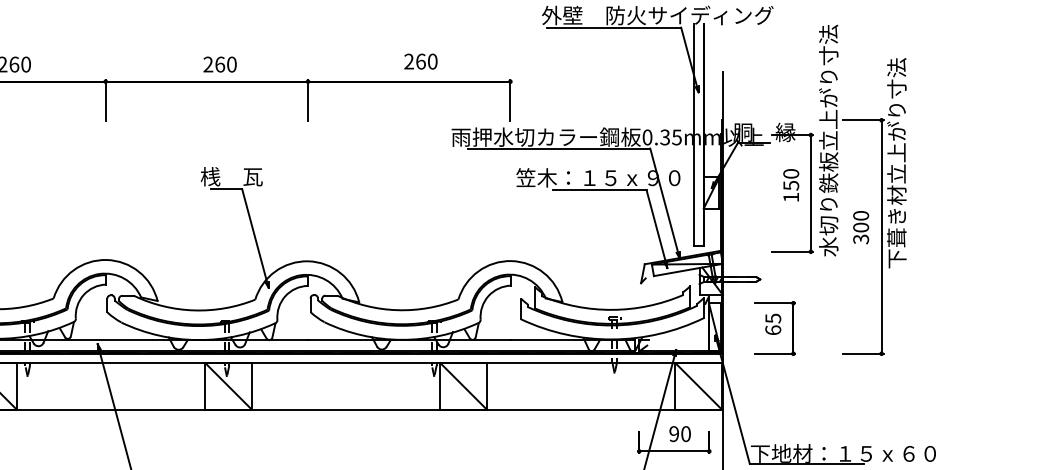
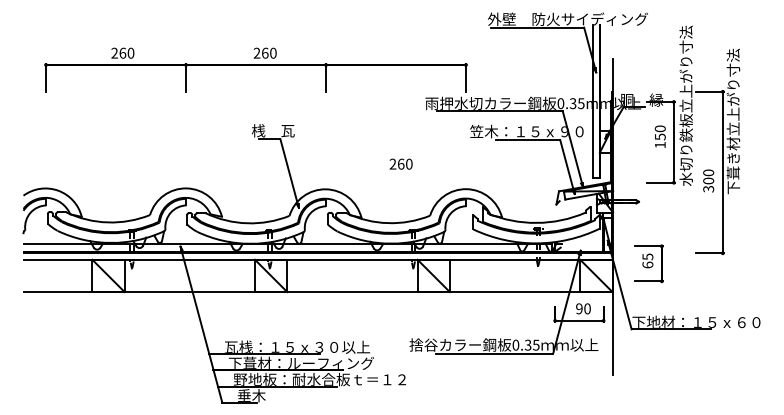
text: (420, 60) -> (400, 163), moved
text: (860, 226) -> (708, 180), moved
part: (774, 328) -> (648, 263), moved

